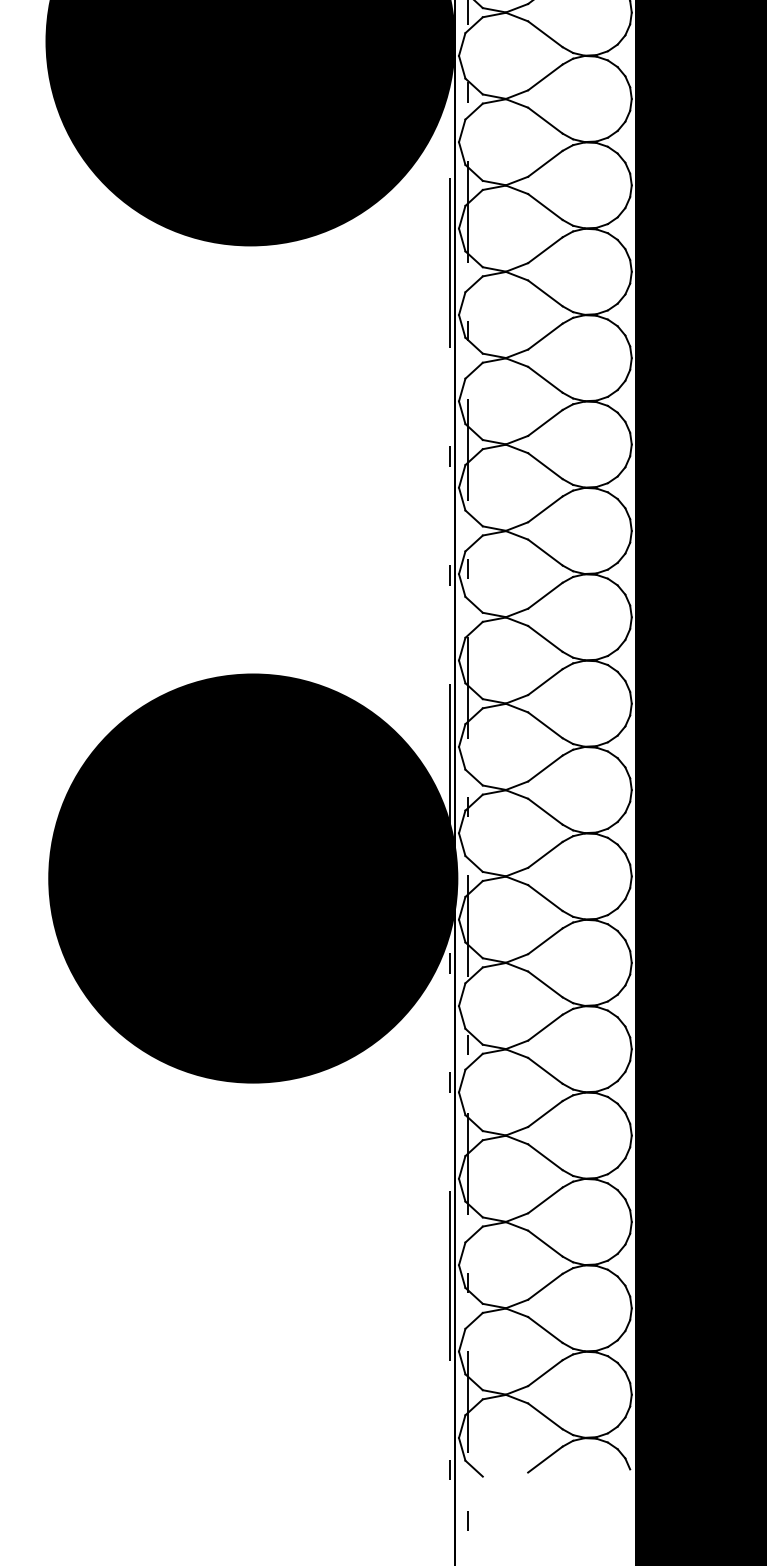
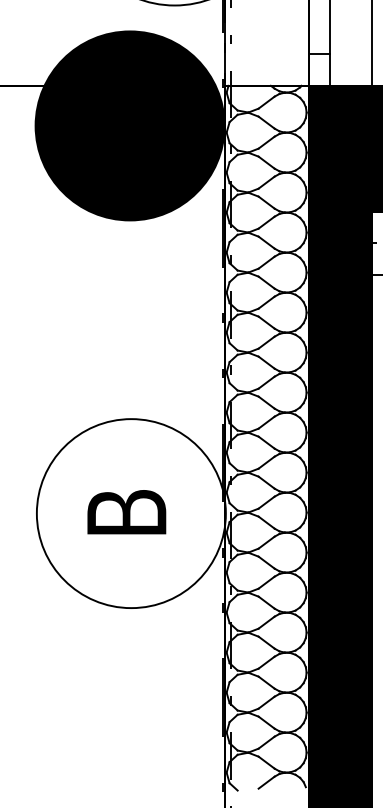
fill: (251, 878) -> (130, 513), removed

